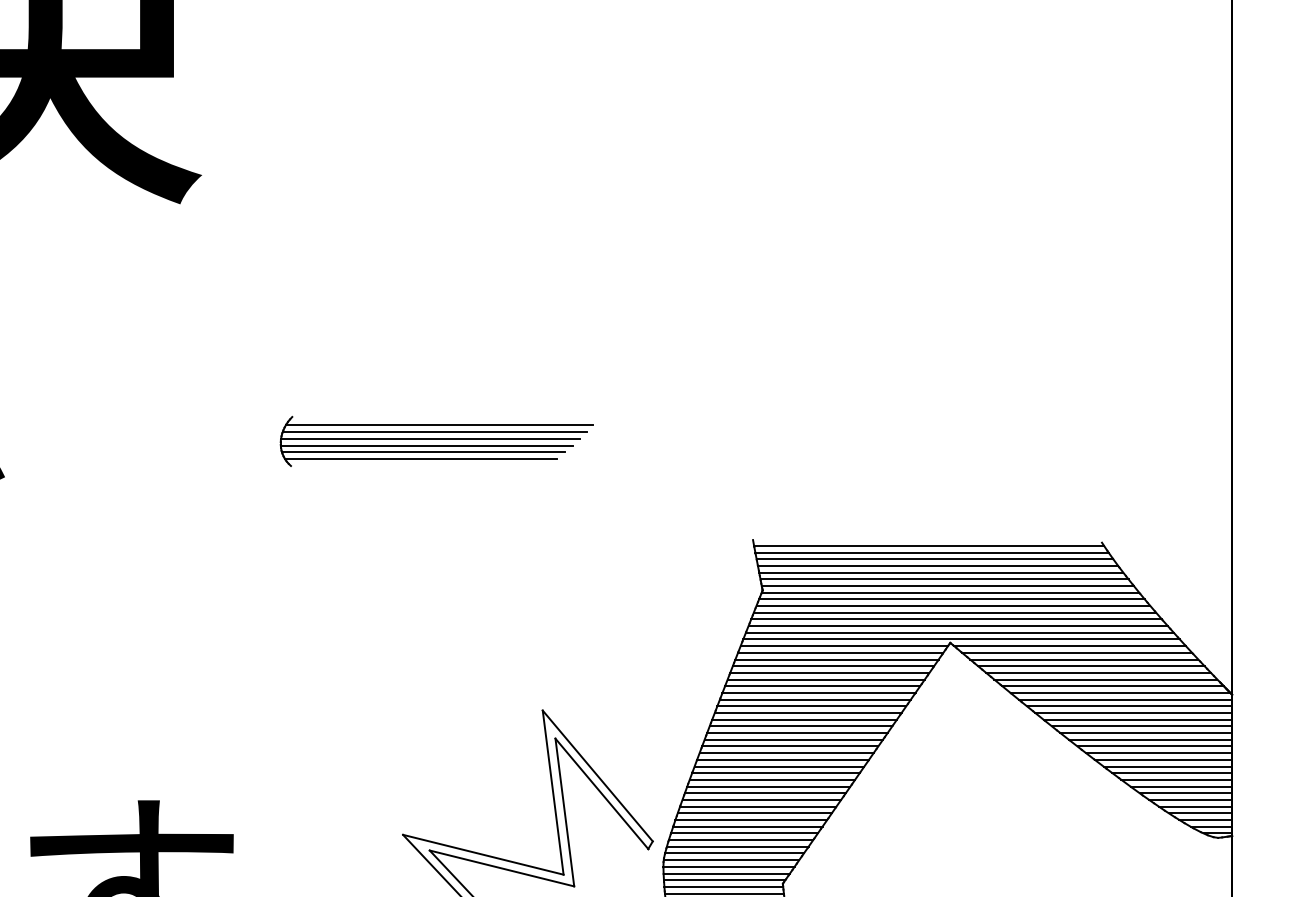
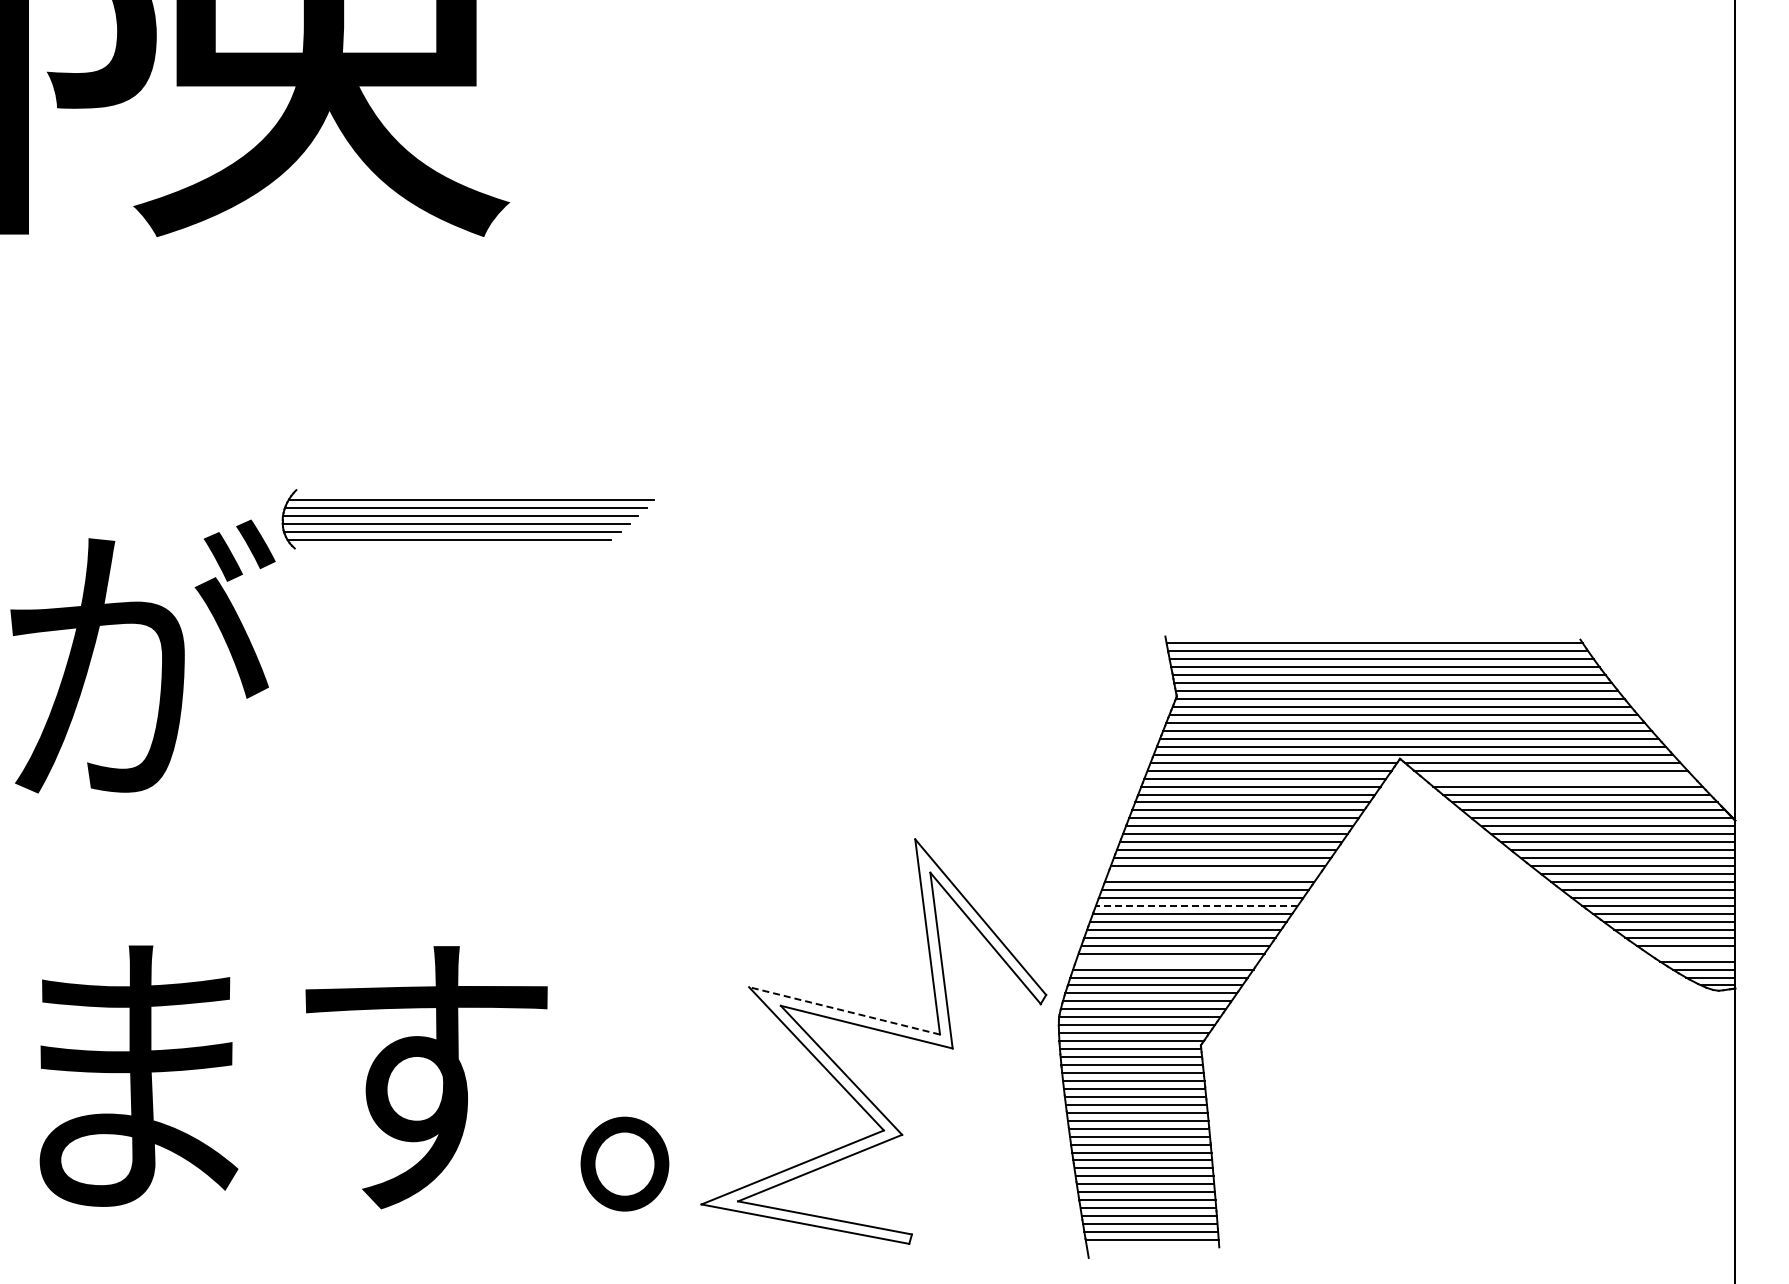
part: (436, 441) -> (467, 519), moved
line: (1084, 659) -> (1559, 778), removed
line: (793, 740) -> (1213, 874), removed
line: (779, 766) -> (1196, 905), solid -> dashed
line: (1195, 806) -> (1691, 953), removed
line: (754, 813) -> (1167, 961), removed
line: (483, 854) -> (844, 1010), solid -> dashed

